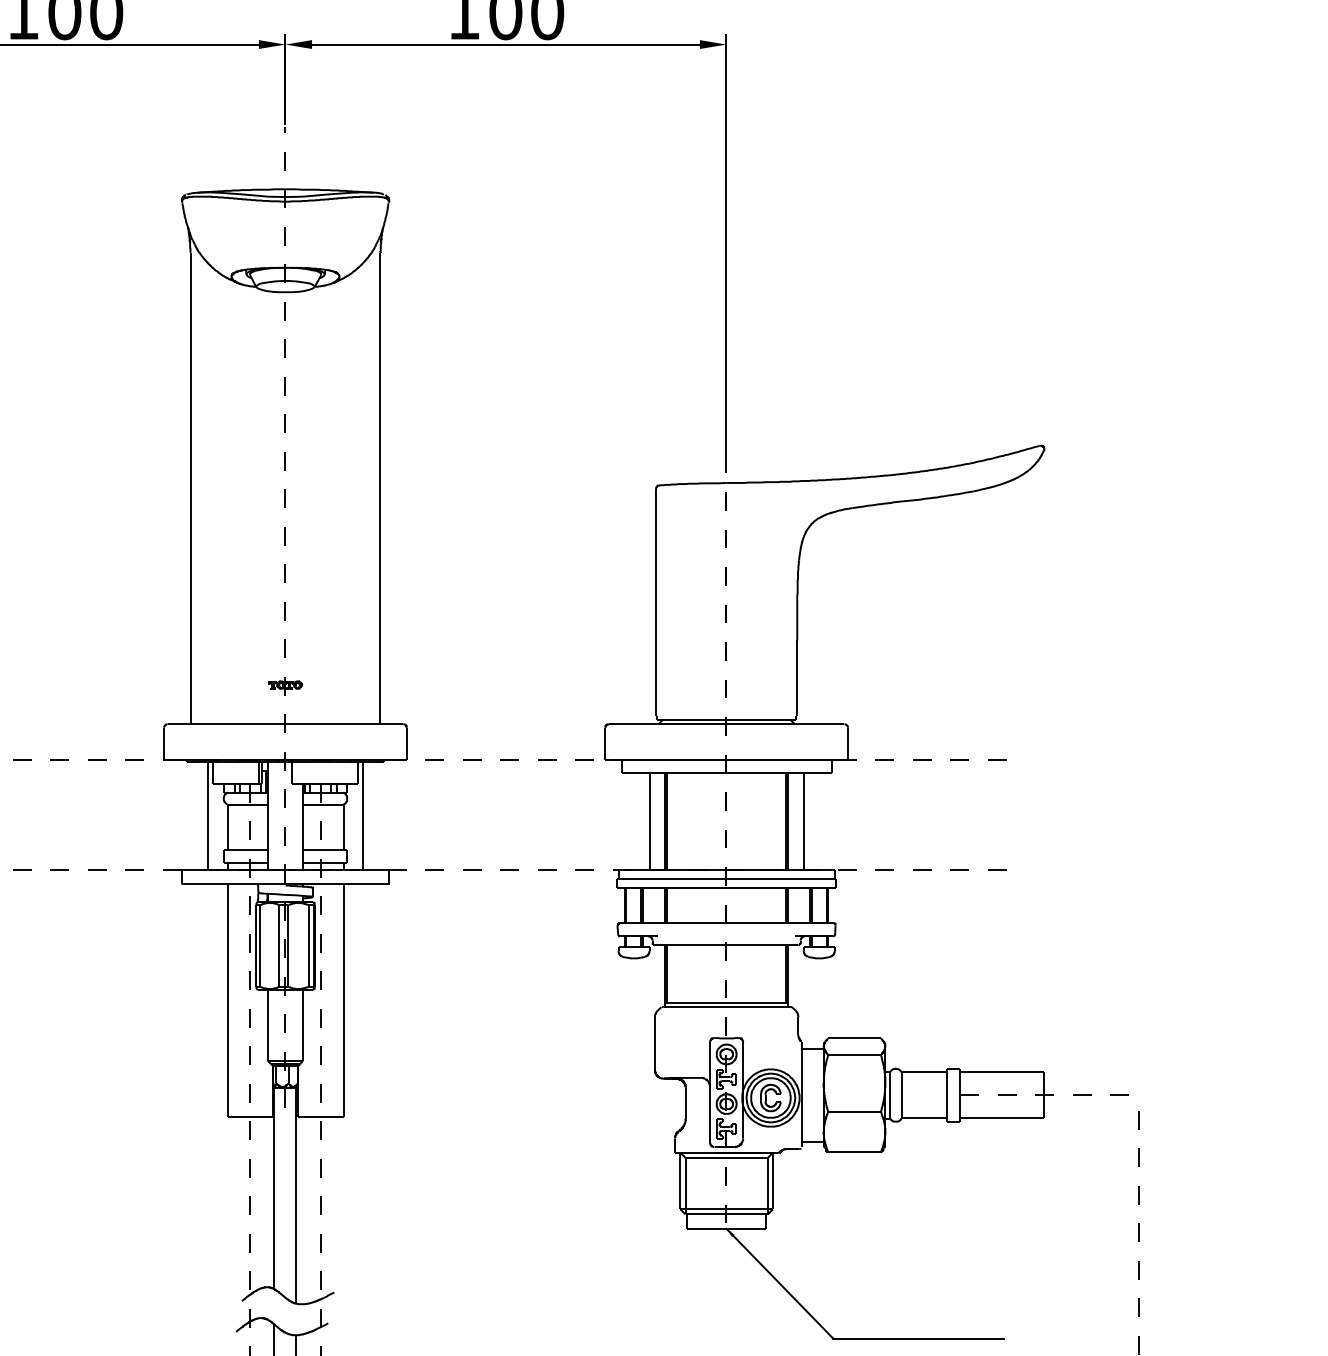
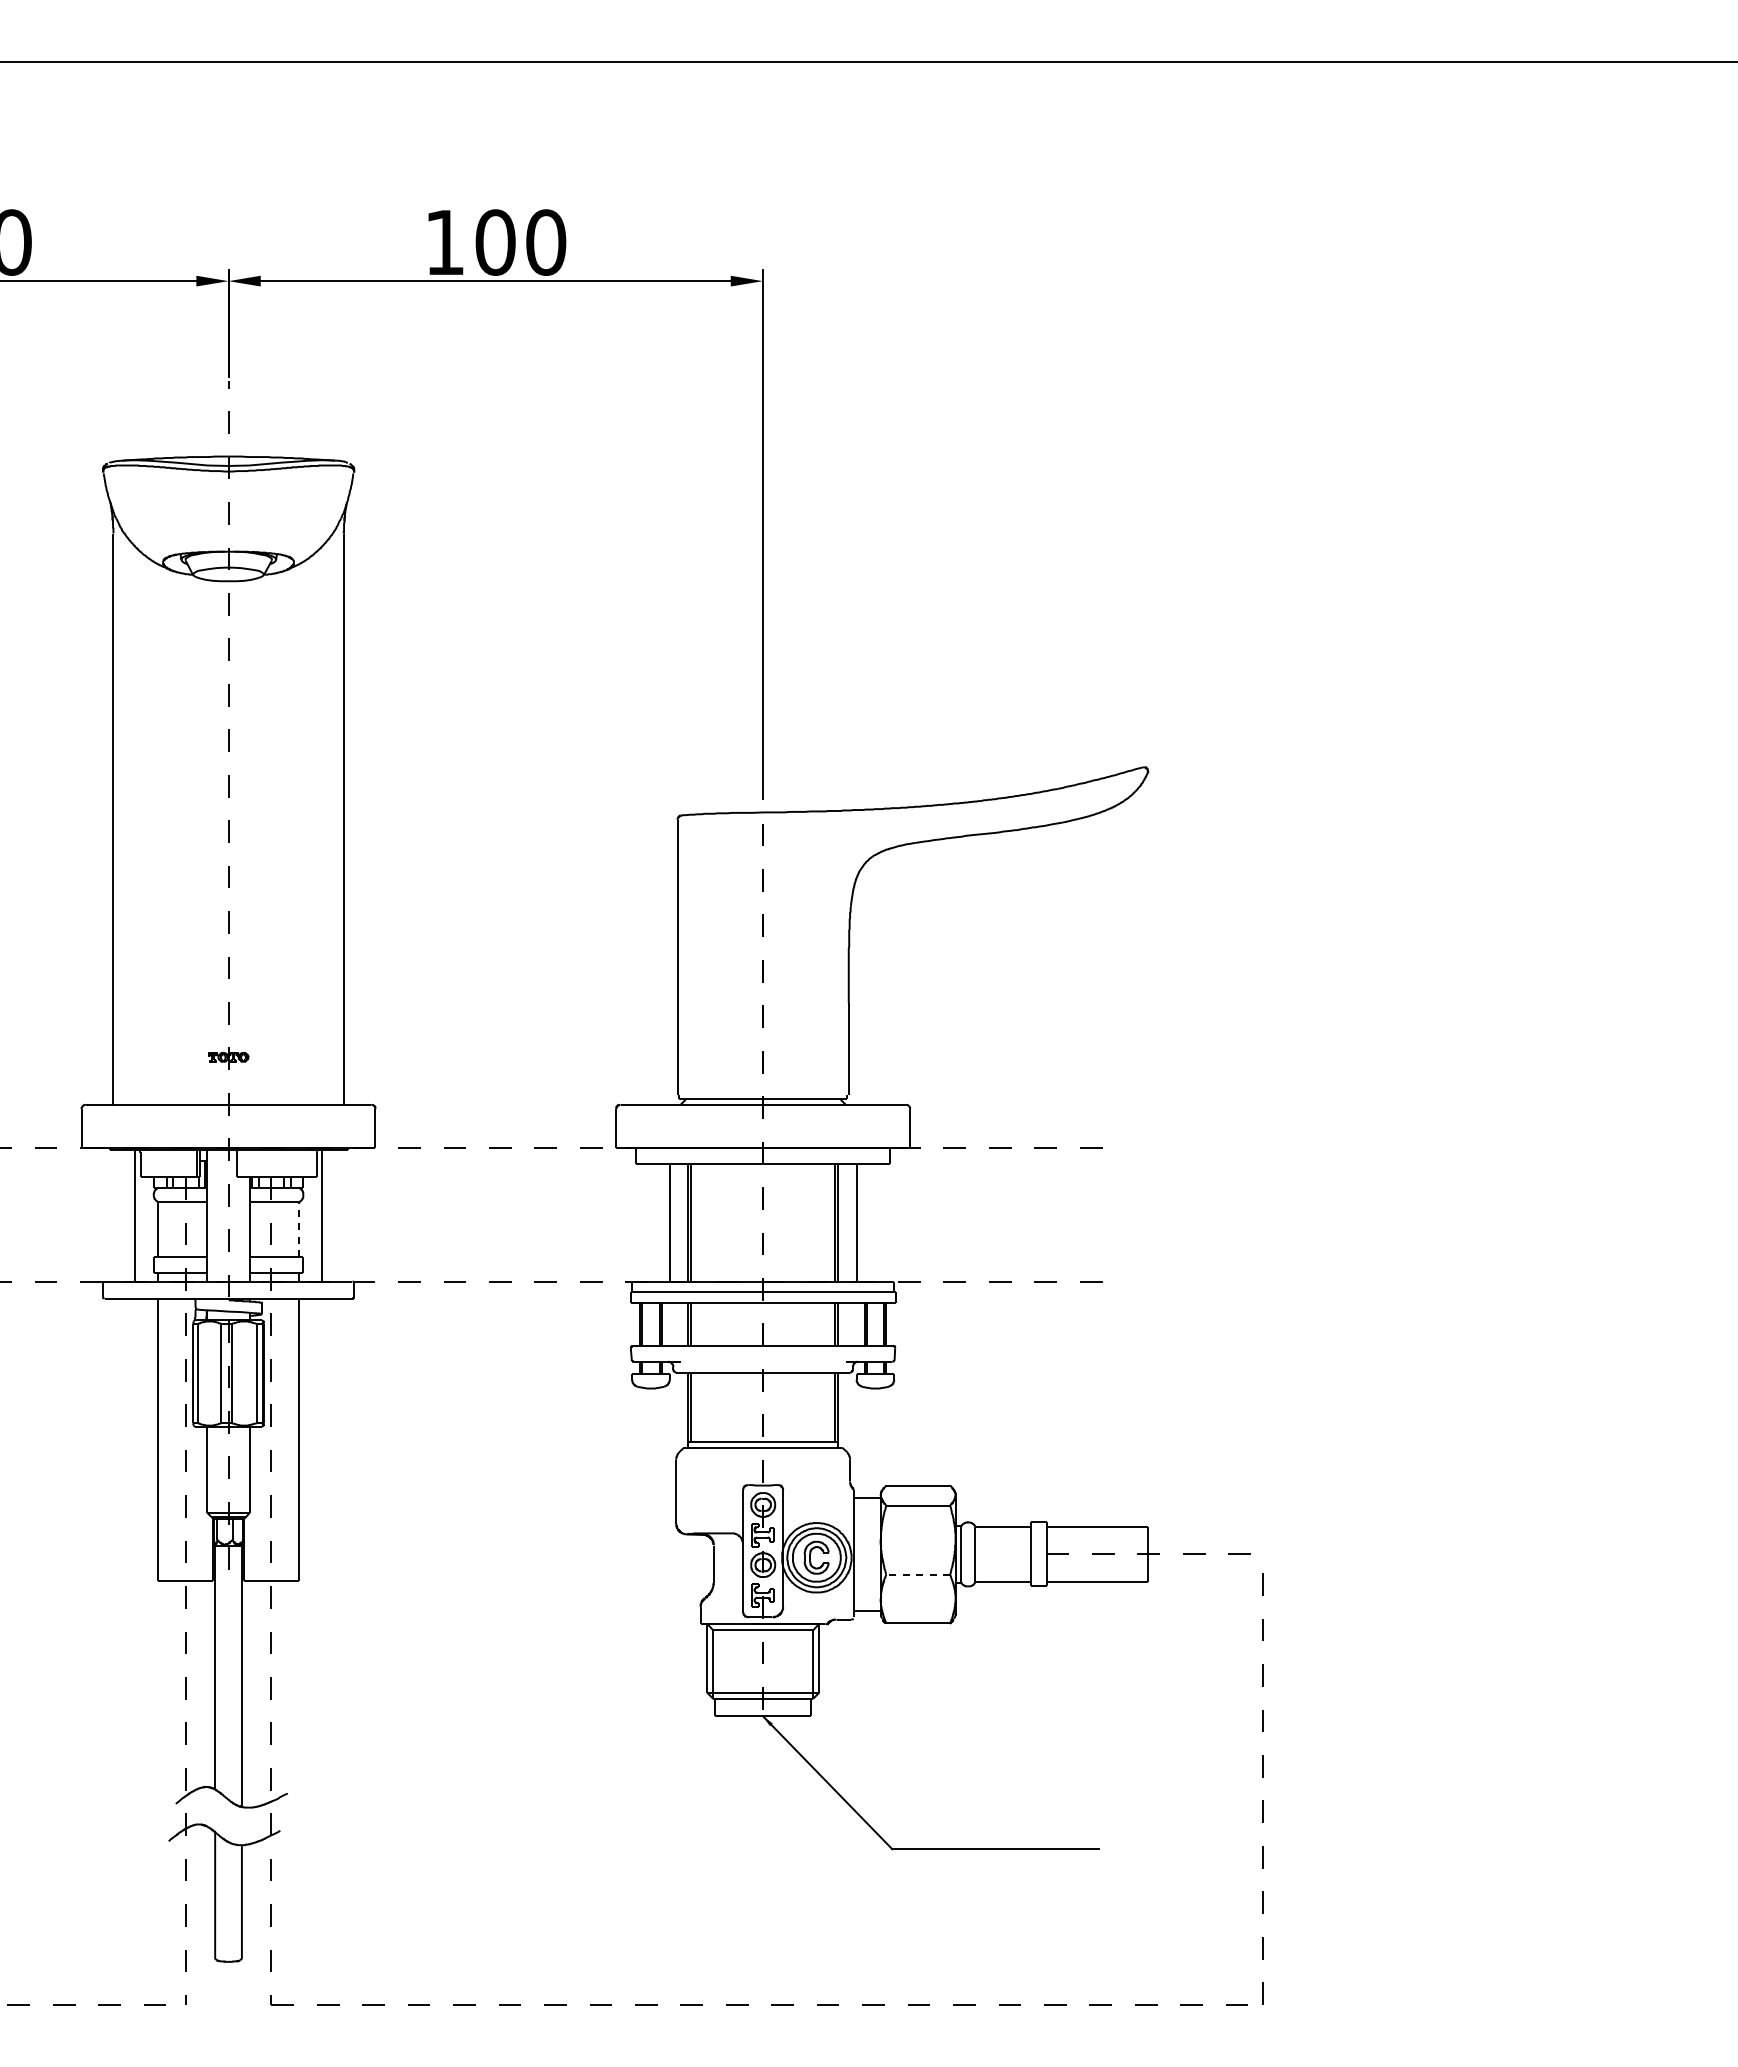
line: (344, 827) -> (299, 1229), solid -> dashed
line: (854, 1111) -> (918, 1574), solid -> dashed

